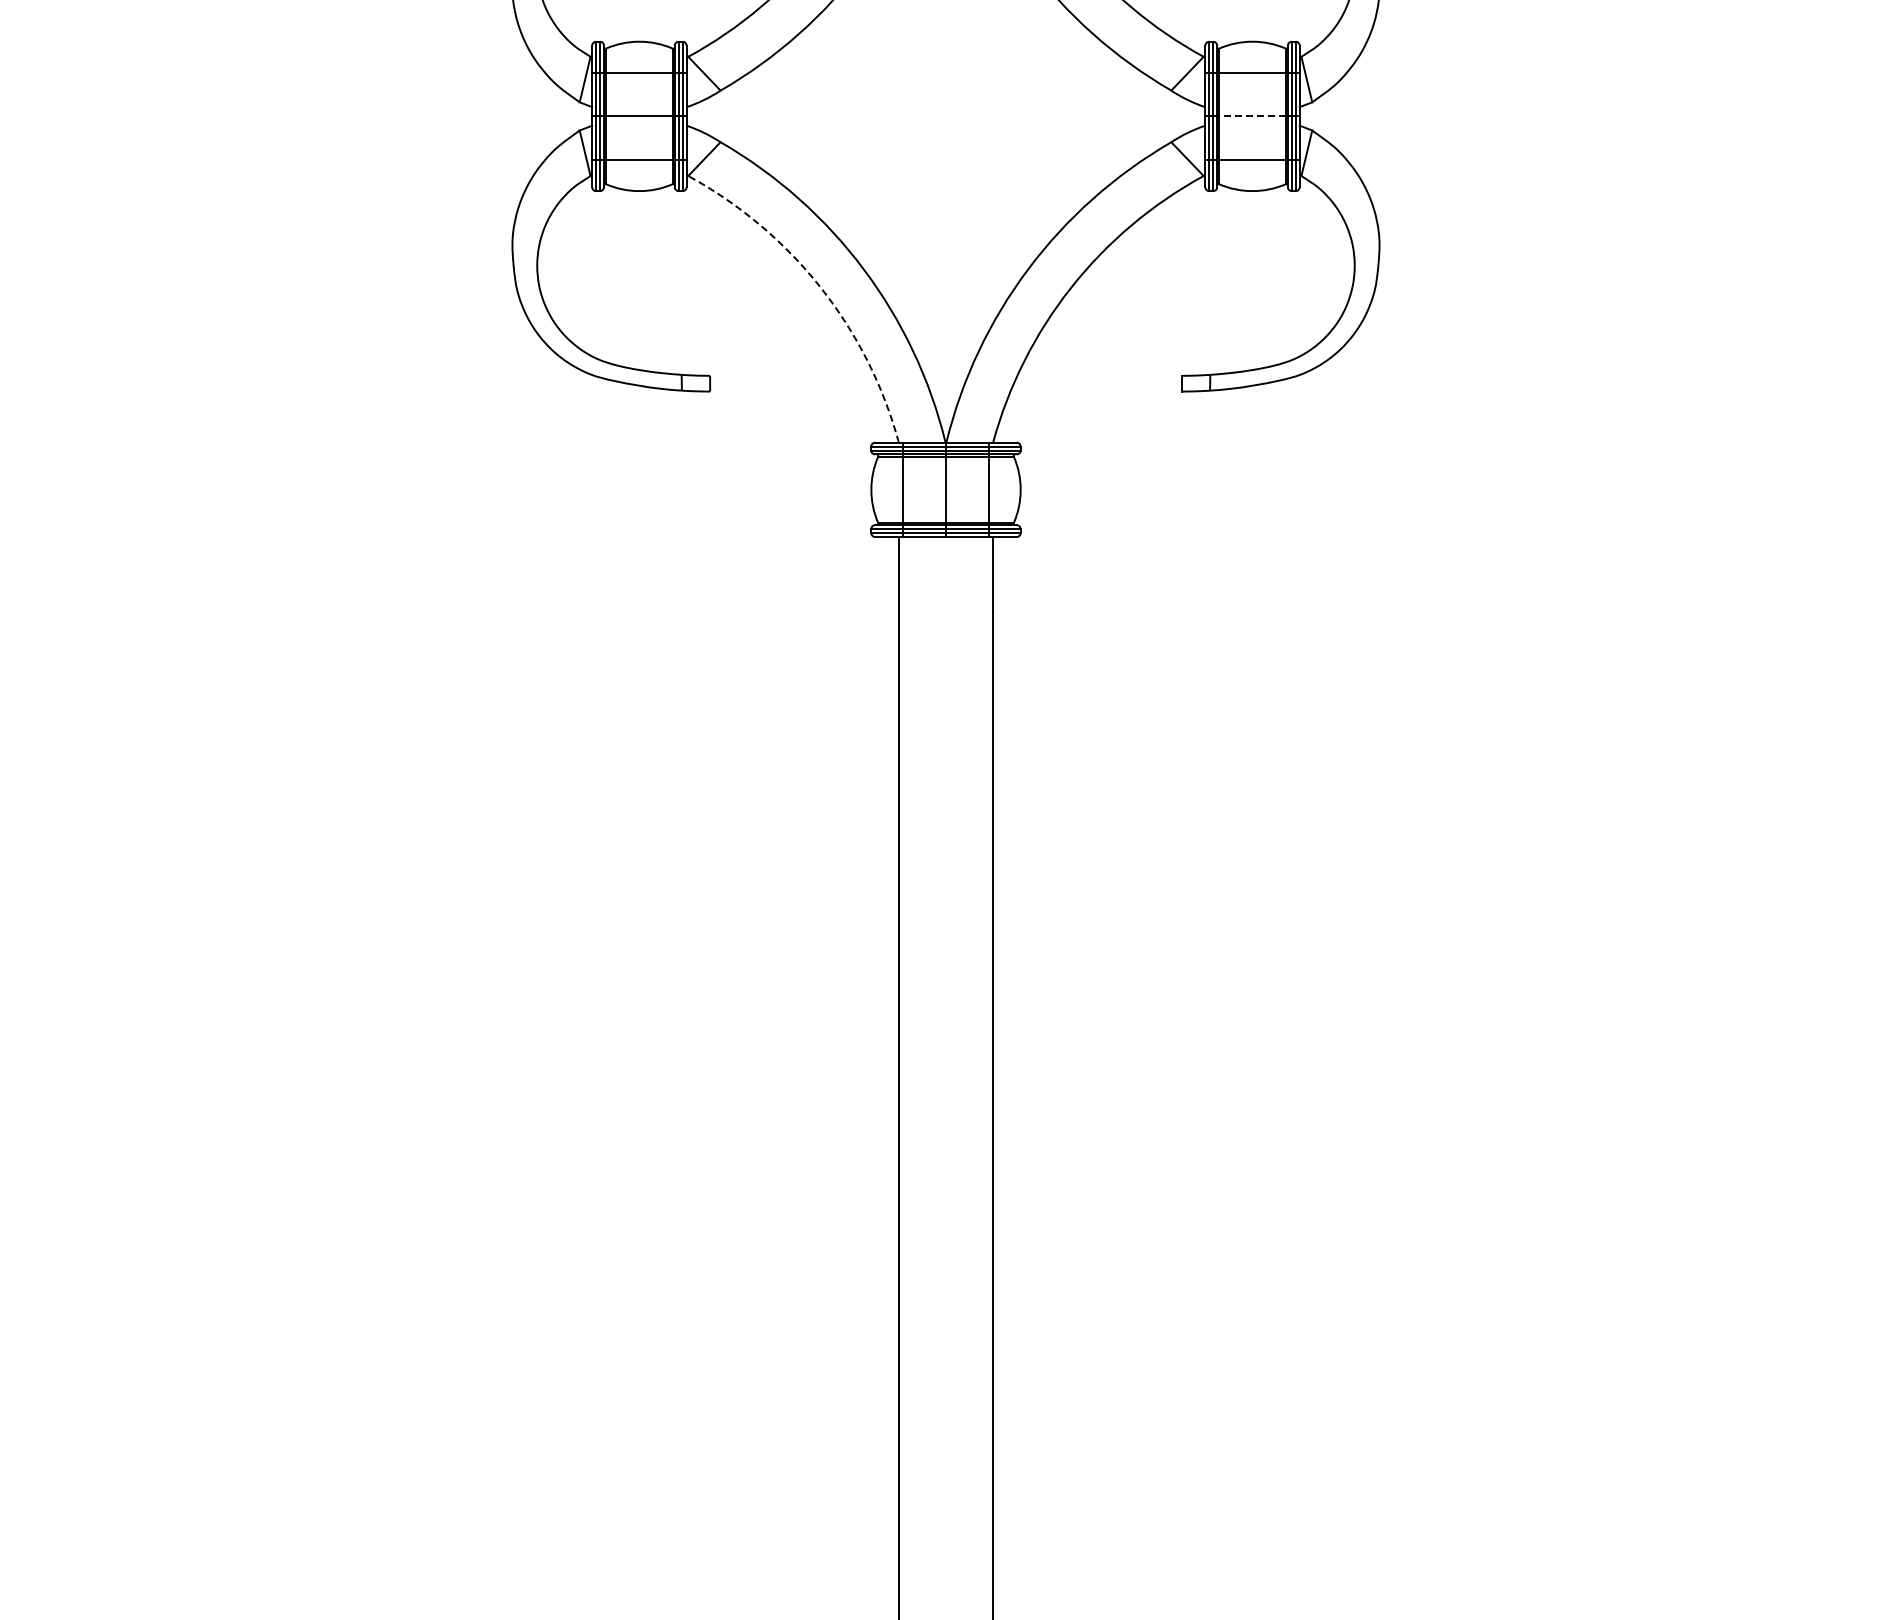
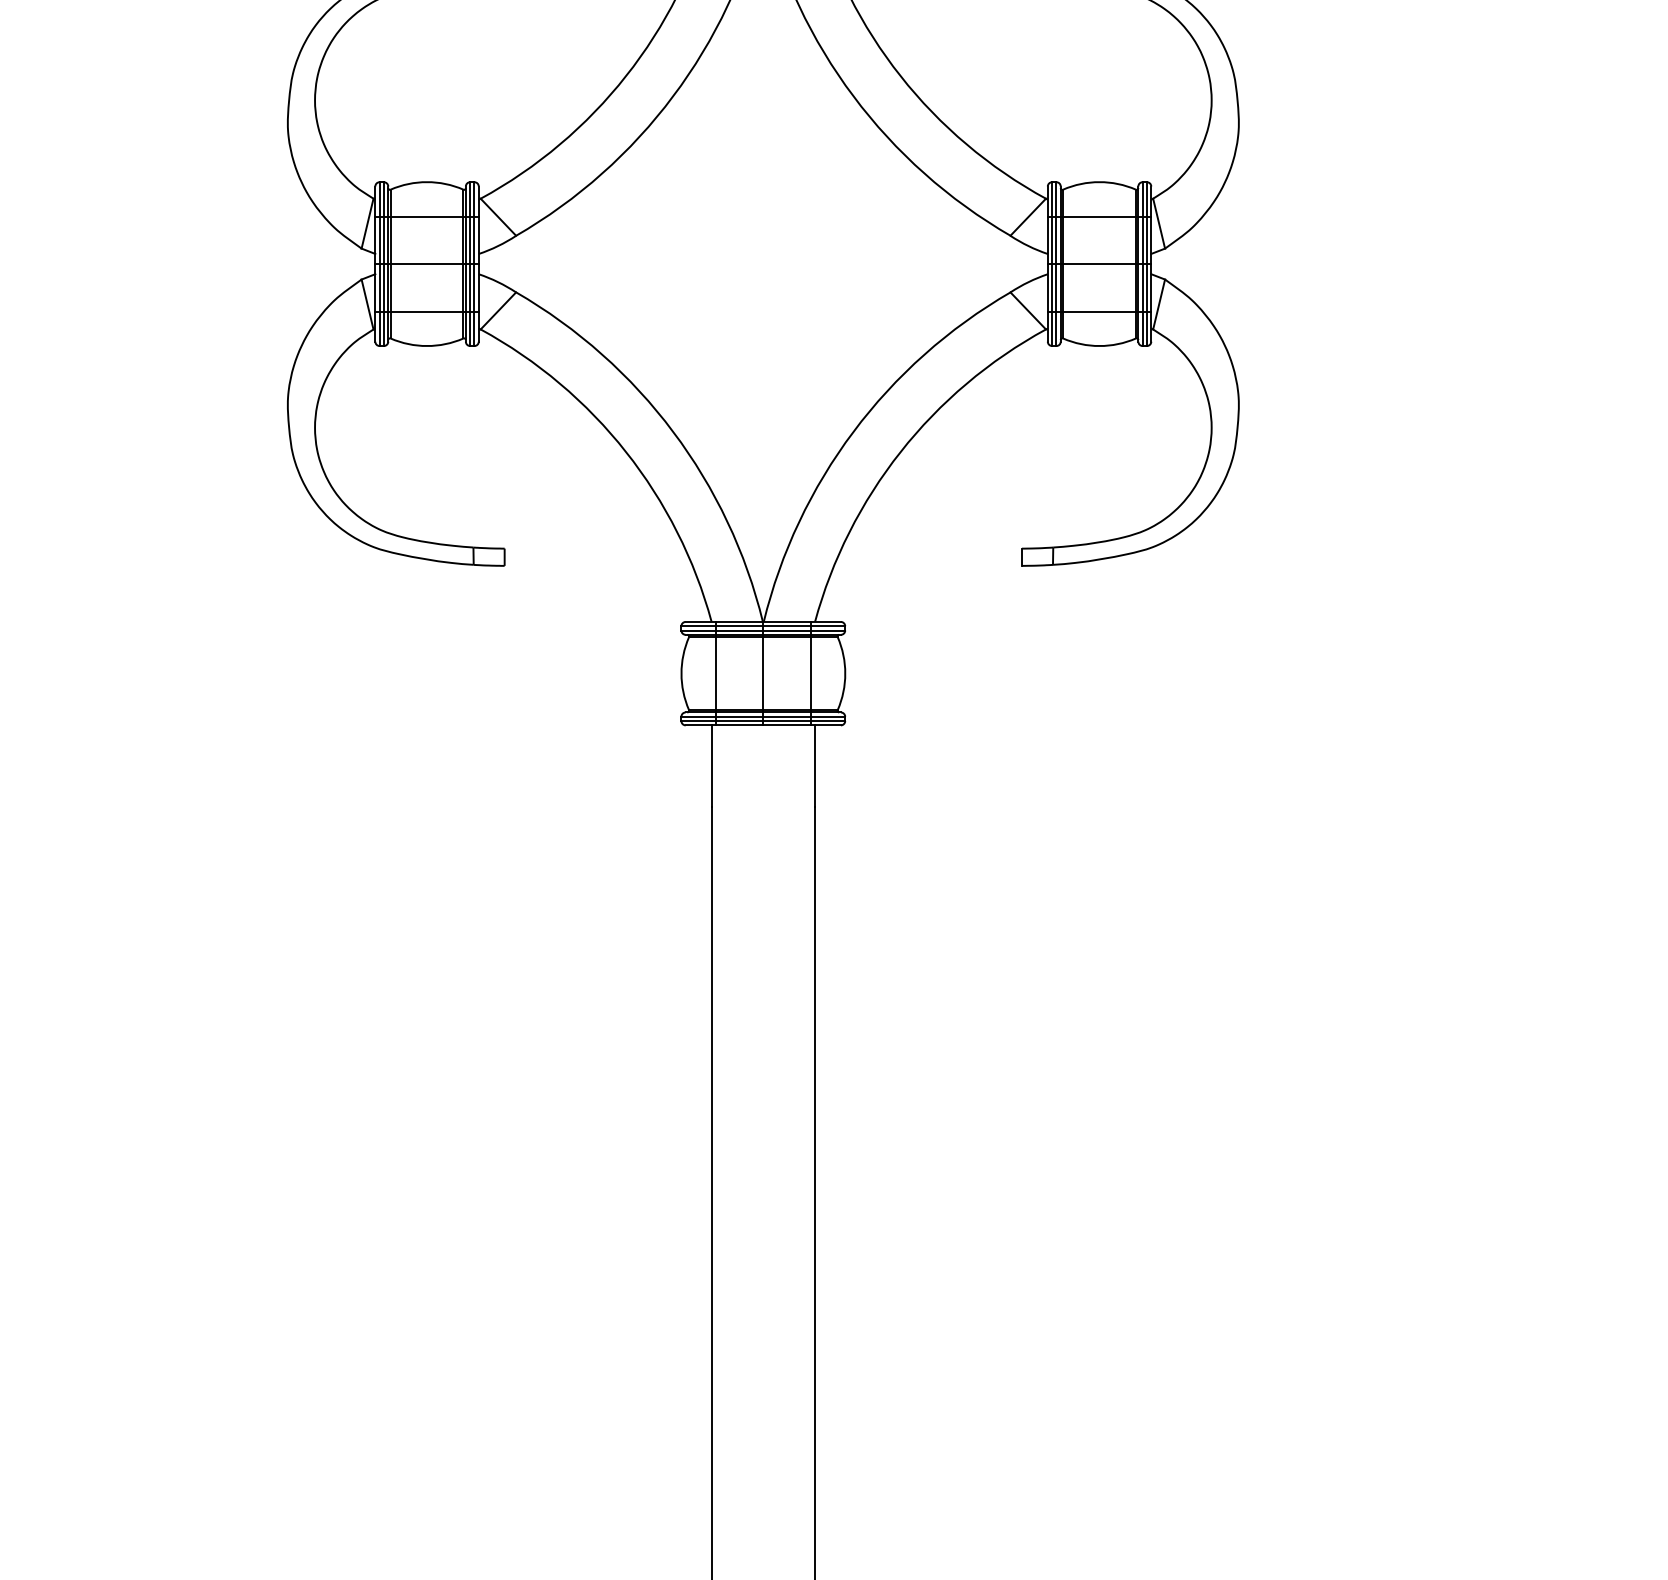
line: (1252, 116) -> (1099, 264), dashed -> solid
arc: (820, 287) -> (625, 451), dashed -> solid

